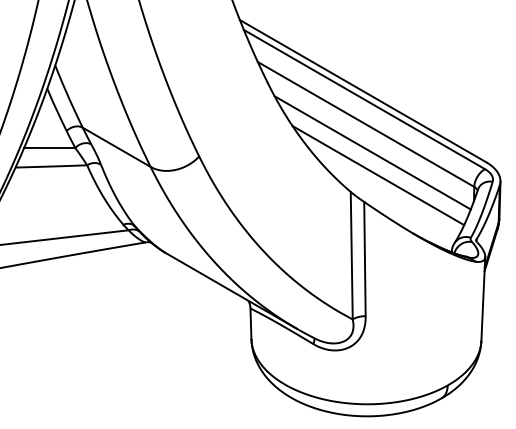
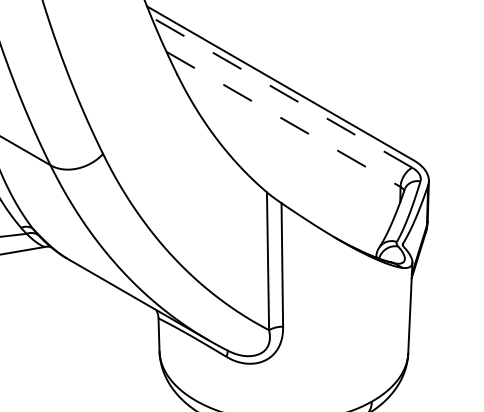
line: (364, 99) -> (281, 92), solid -> dashed
line: (366, 124) -> (283, 119), solid -> dashed
line: (372, 152) -> (290, 149), removed
line: (378, 175) -> (296, 174), removed

